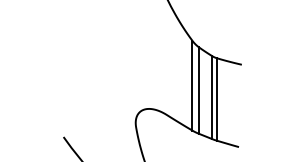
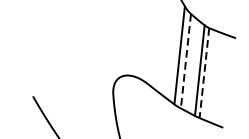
line: (198, 90) -> (185, 61), solid -> dashed
line: (216, 99) -> (204, 73), solid -> dashed

